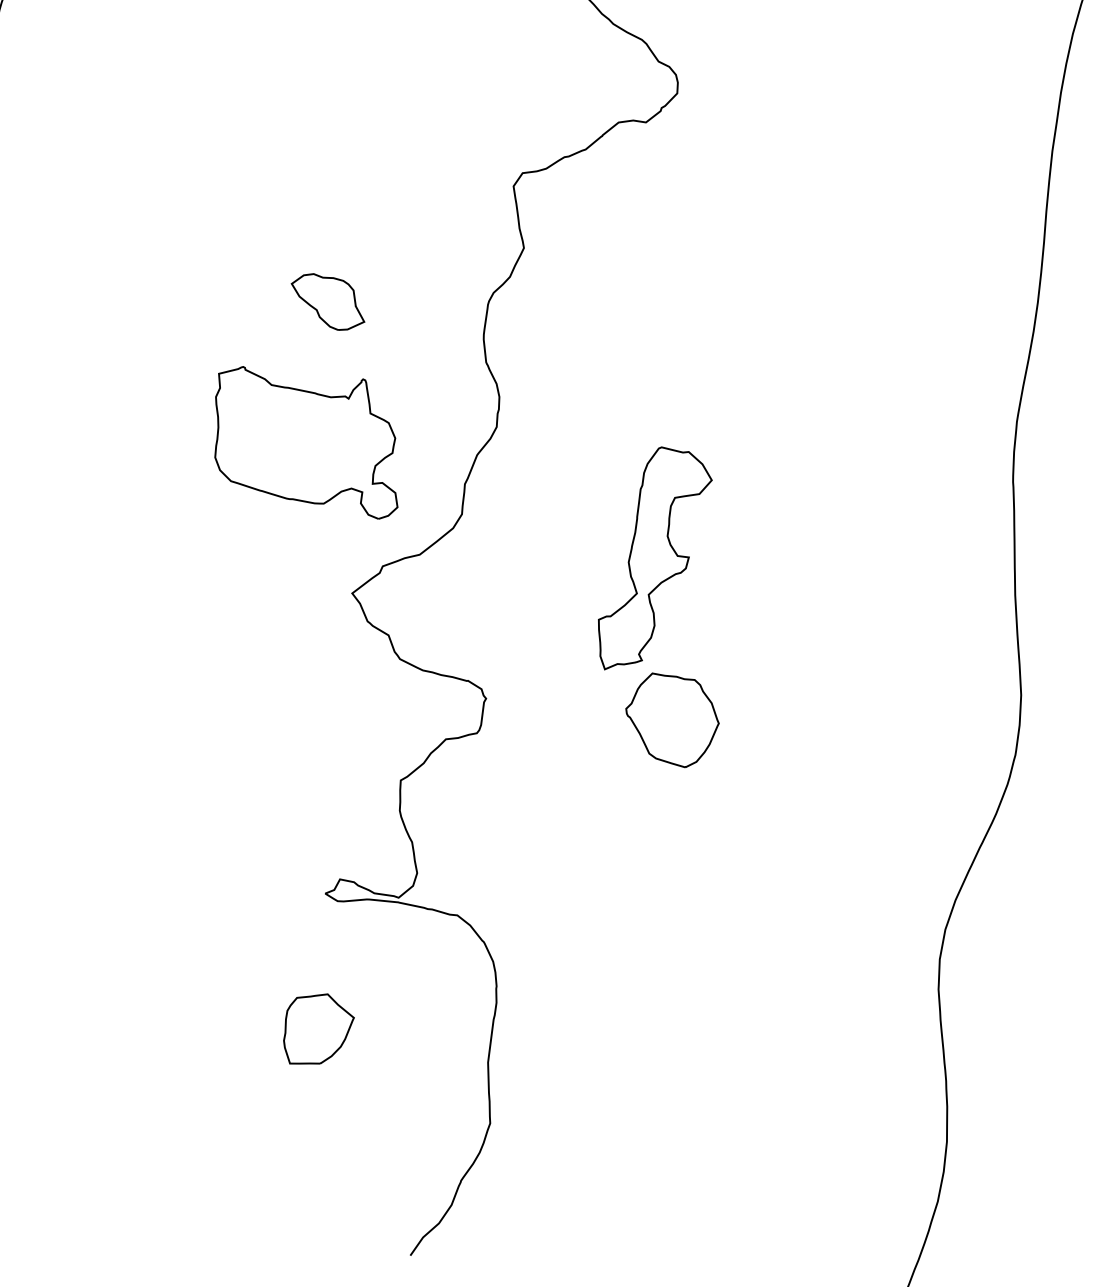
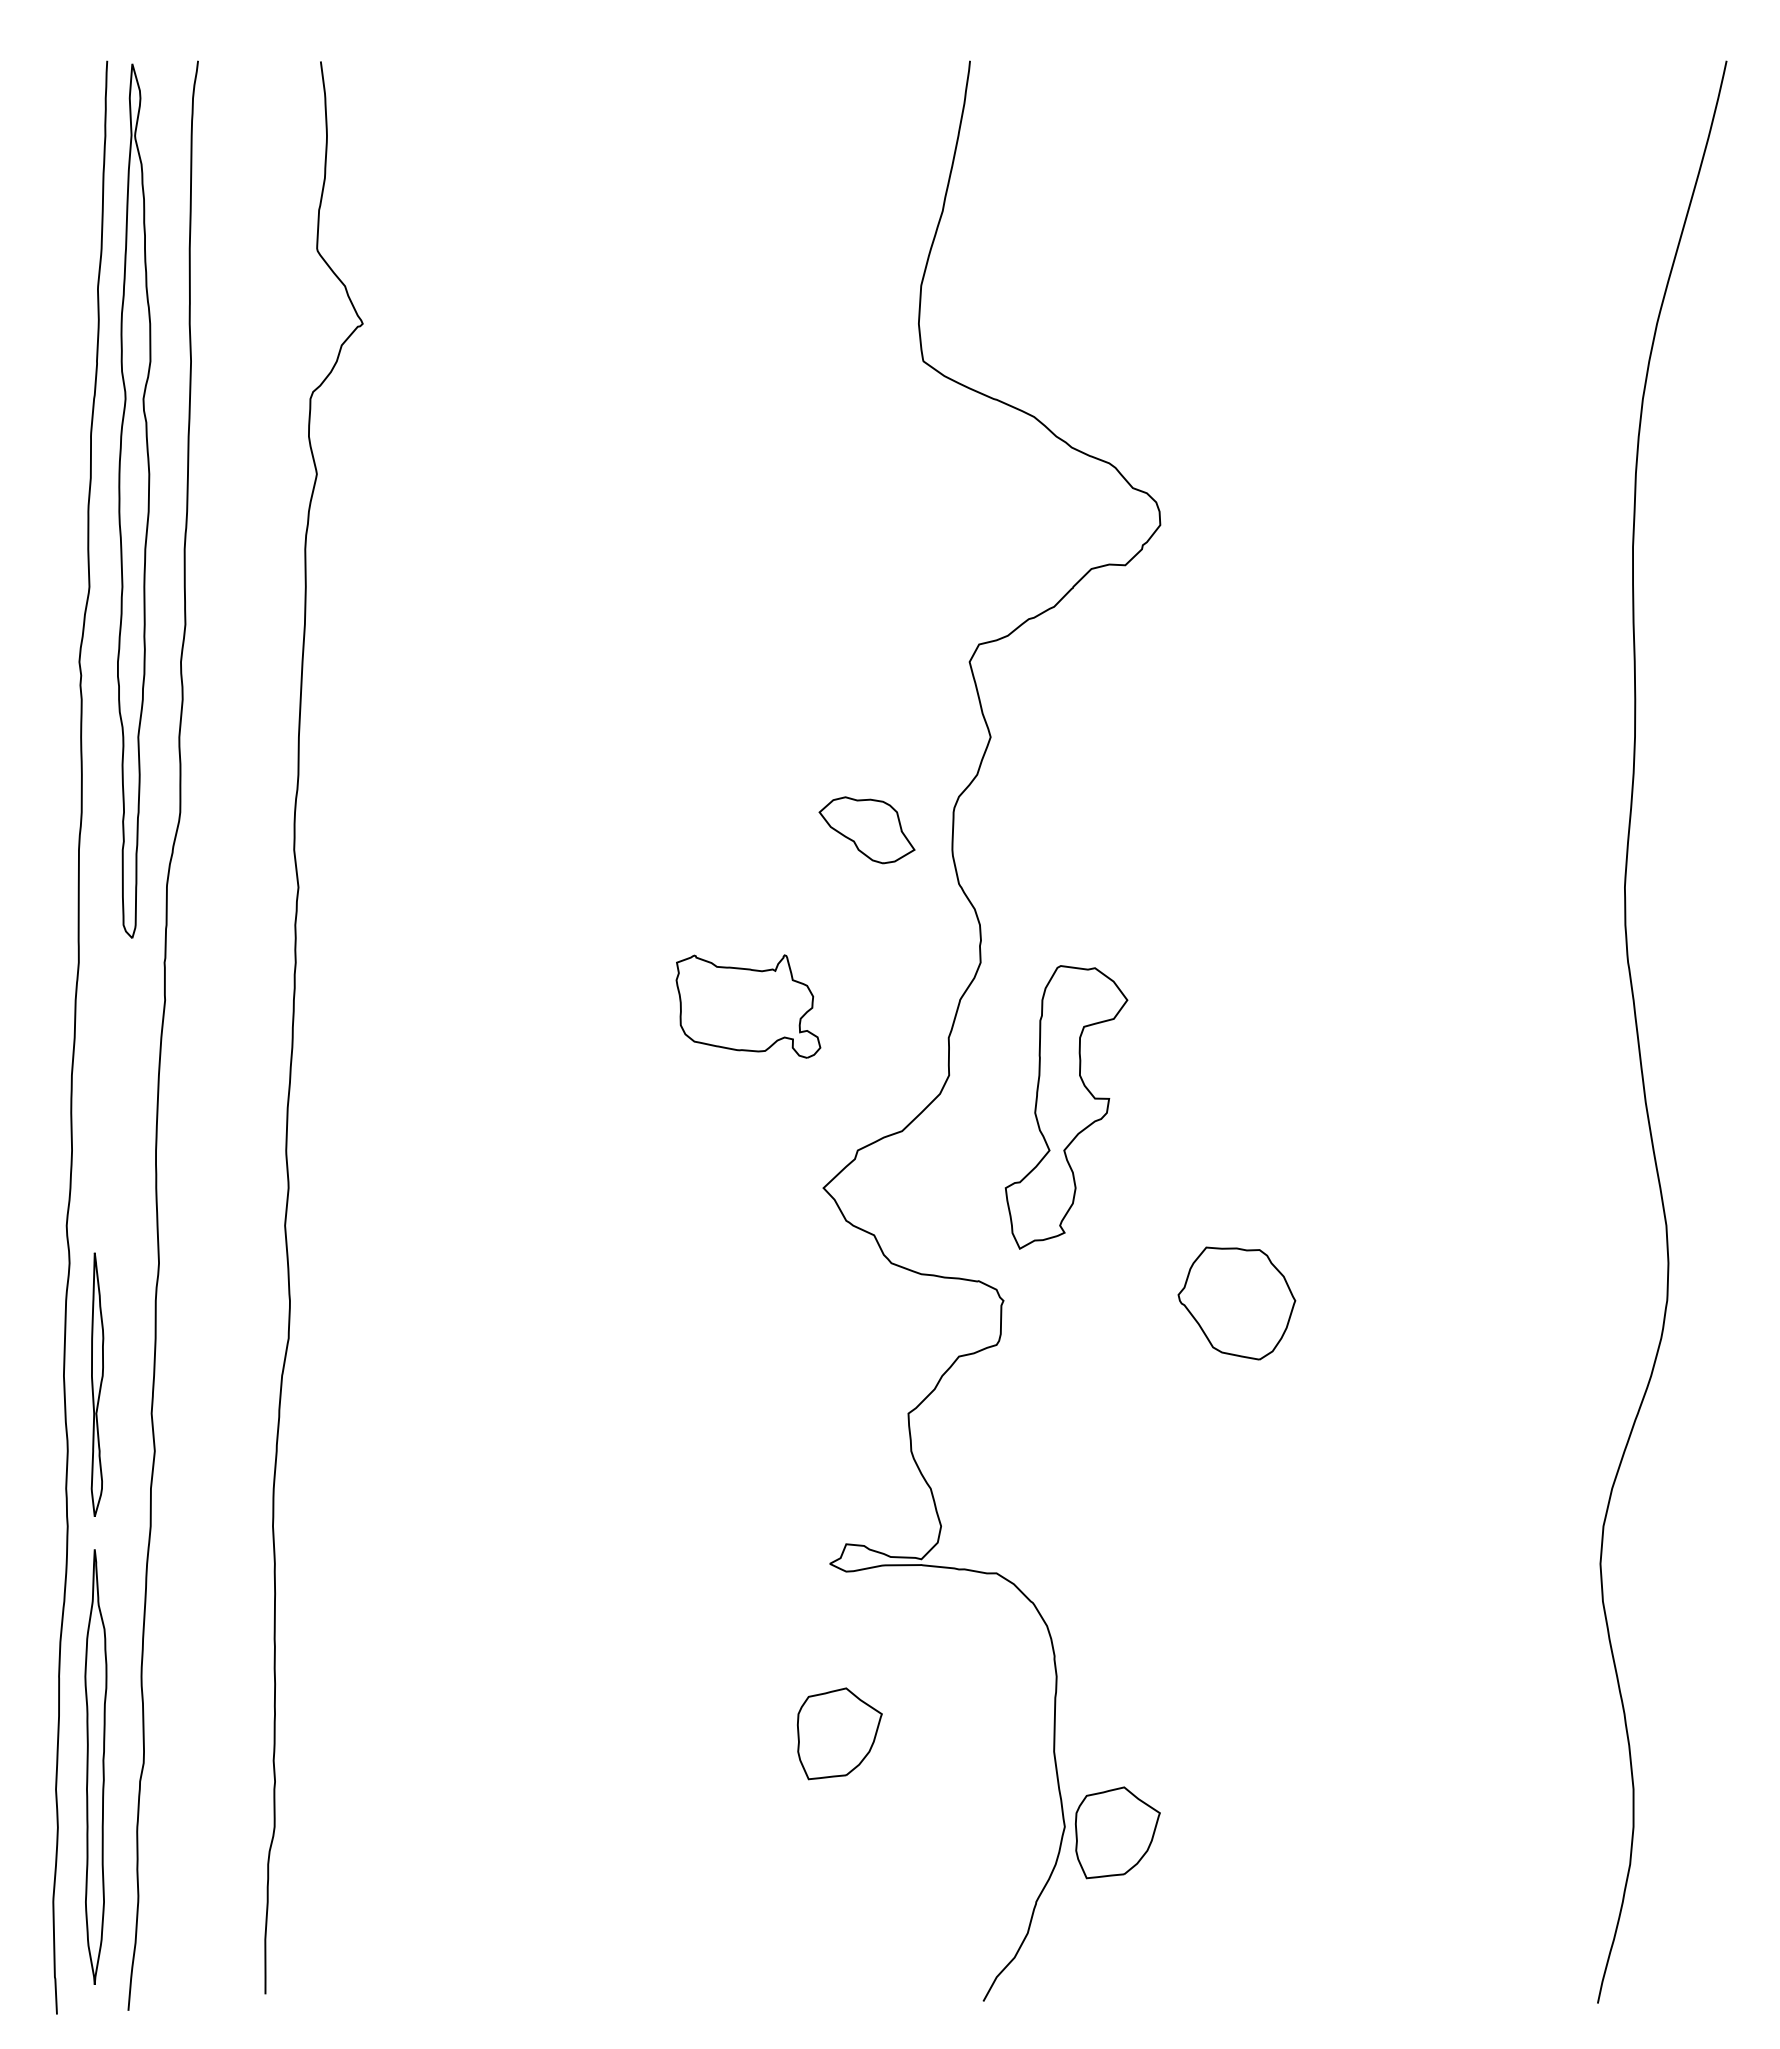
part: (327, 302) -> (866, 830), moved
part: (307, 442) -> (748, 1006), size x0.6
part: (654, 560) -> (1066, 1107), moved
part: (531, 1132) -> (1117, 1832), added

